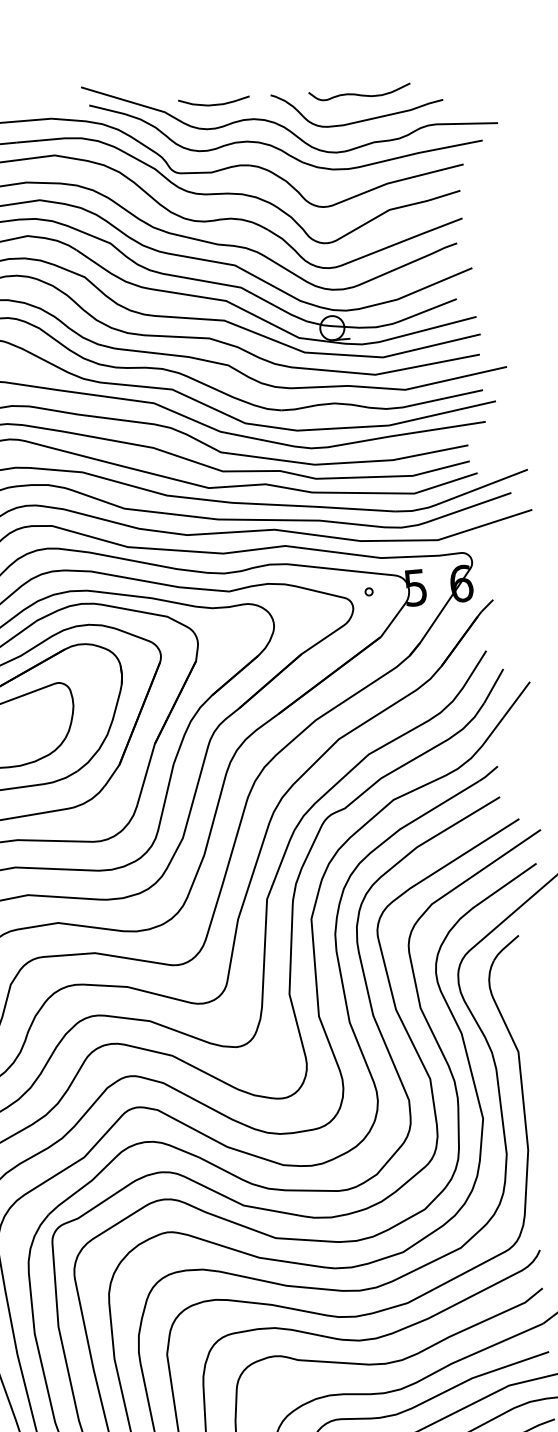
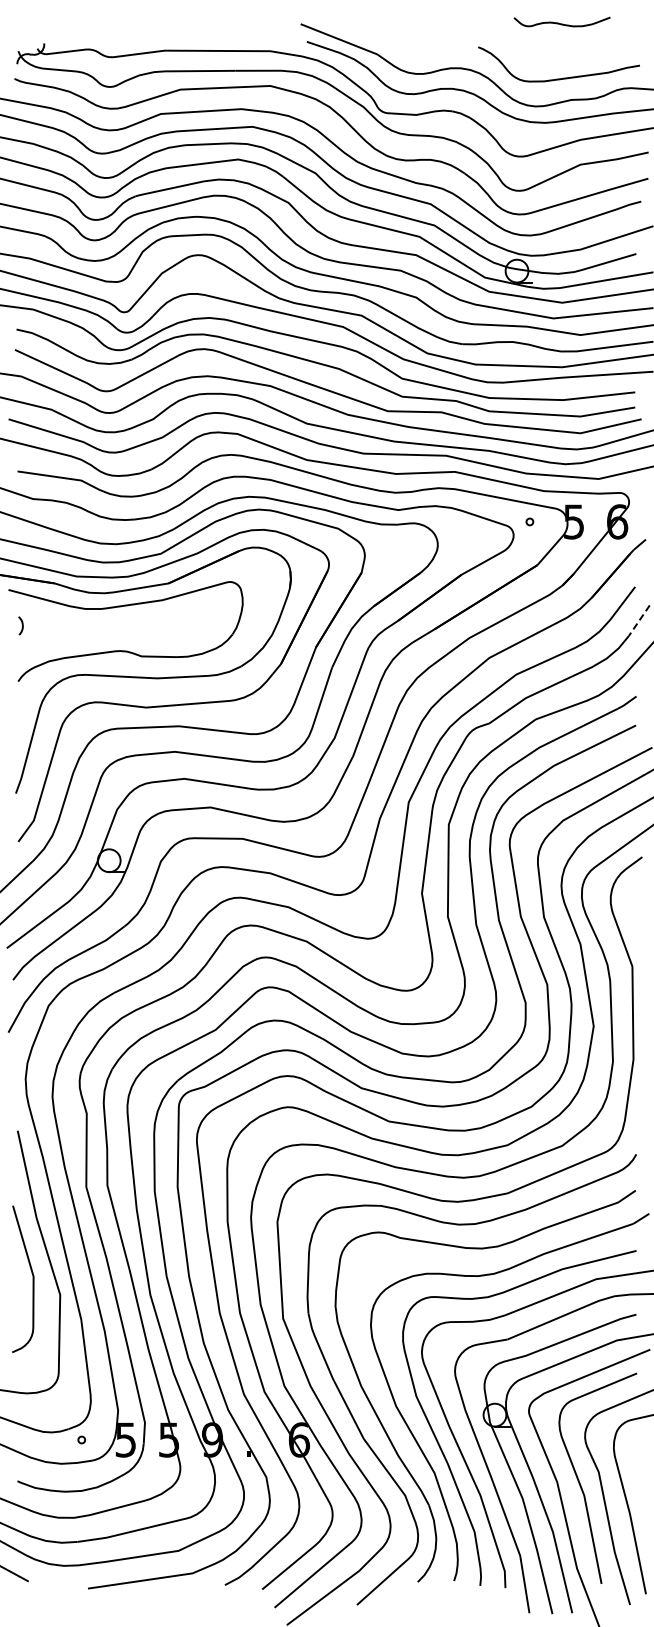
curve: (359, 94) -> (561, 23), moved
curve: (214, 103) -> (424, 50), removed
line: (494, 686) -> (639, 621), solid -> dashed

